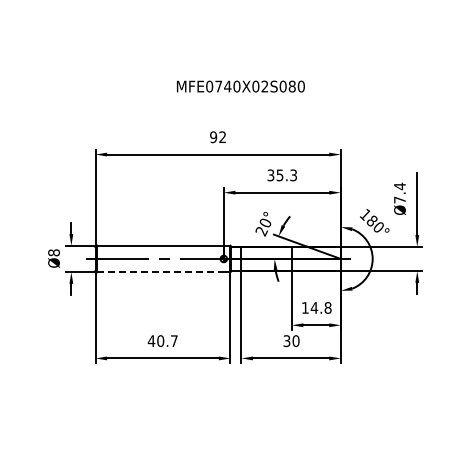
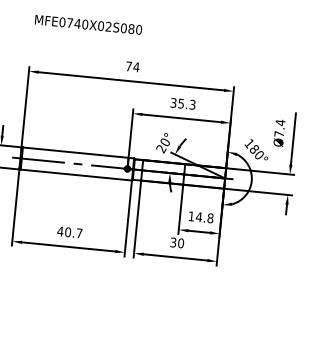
text: (240, 86) -> (88, 24), moved
text: (218, 137) -> (133, 67), 92 -> 74
line: (161, 272) -> (74, 175), dashed -> solid

